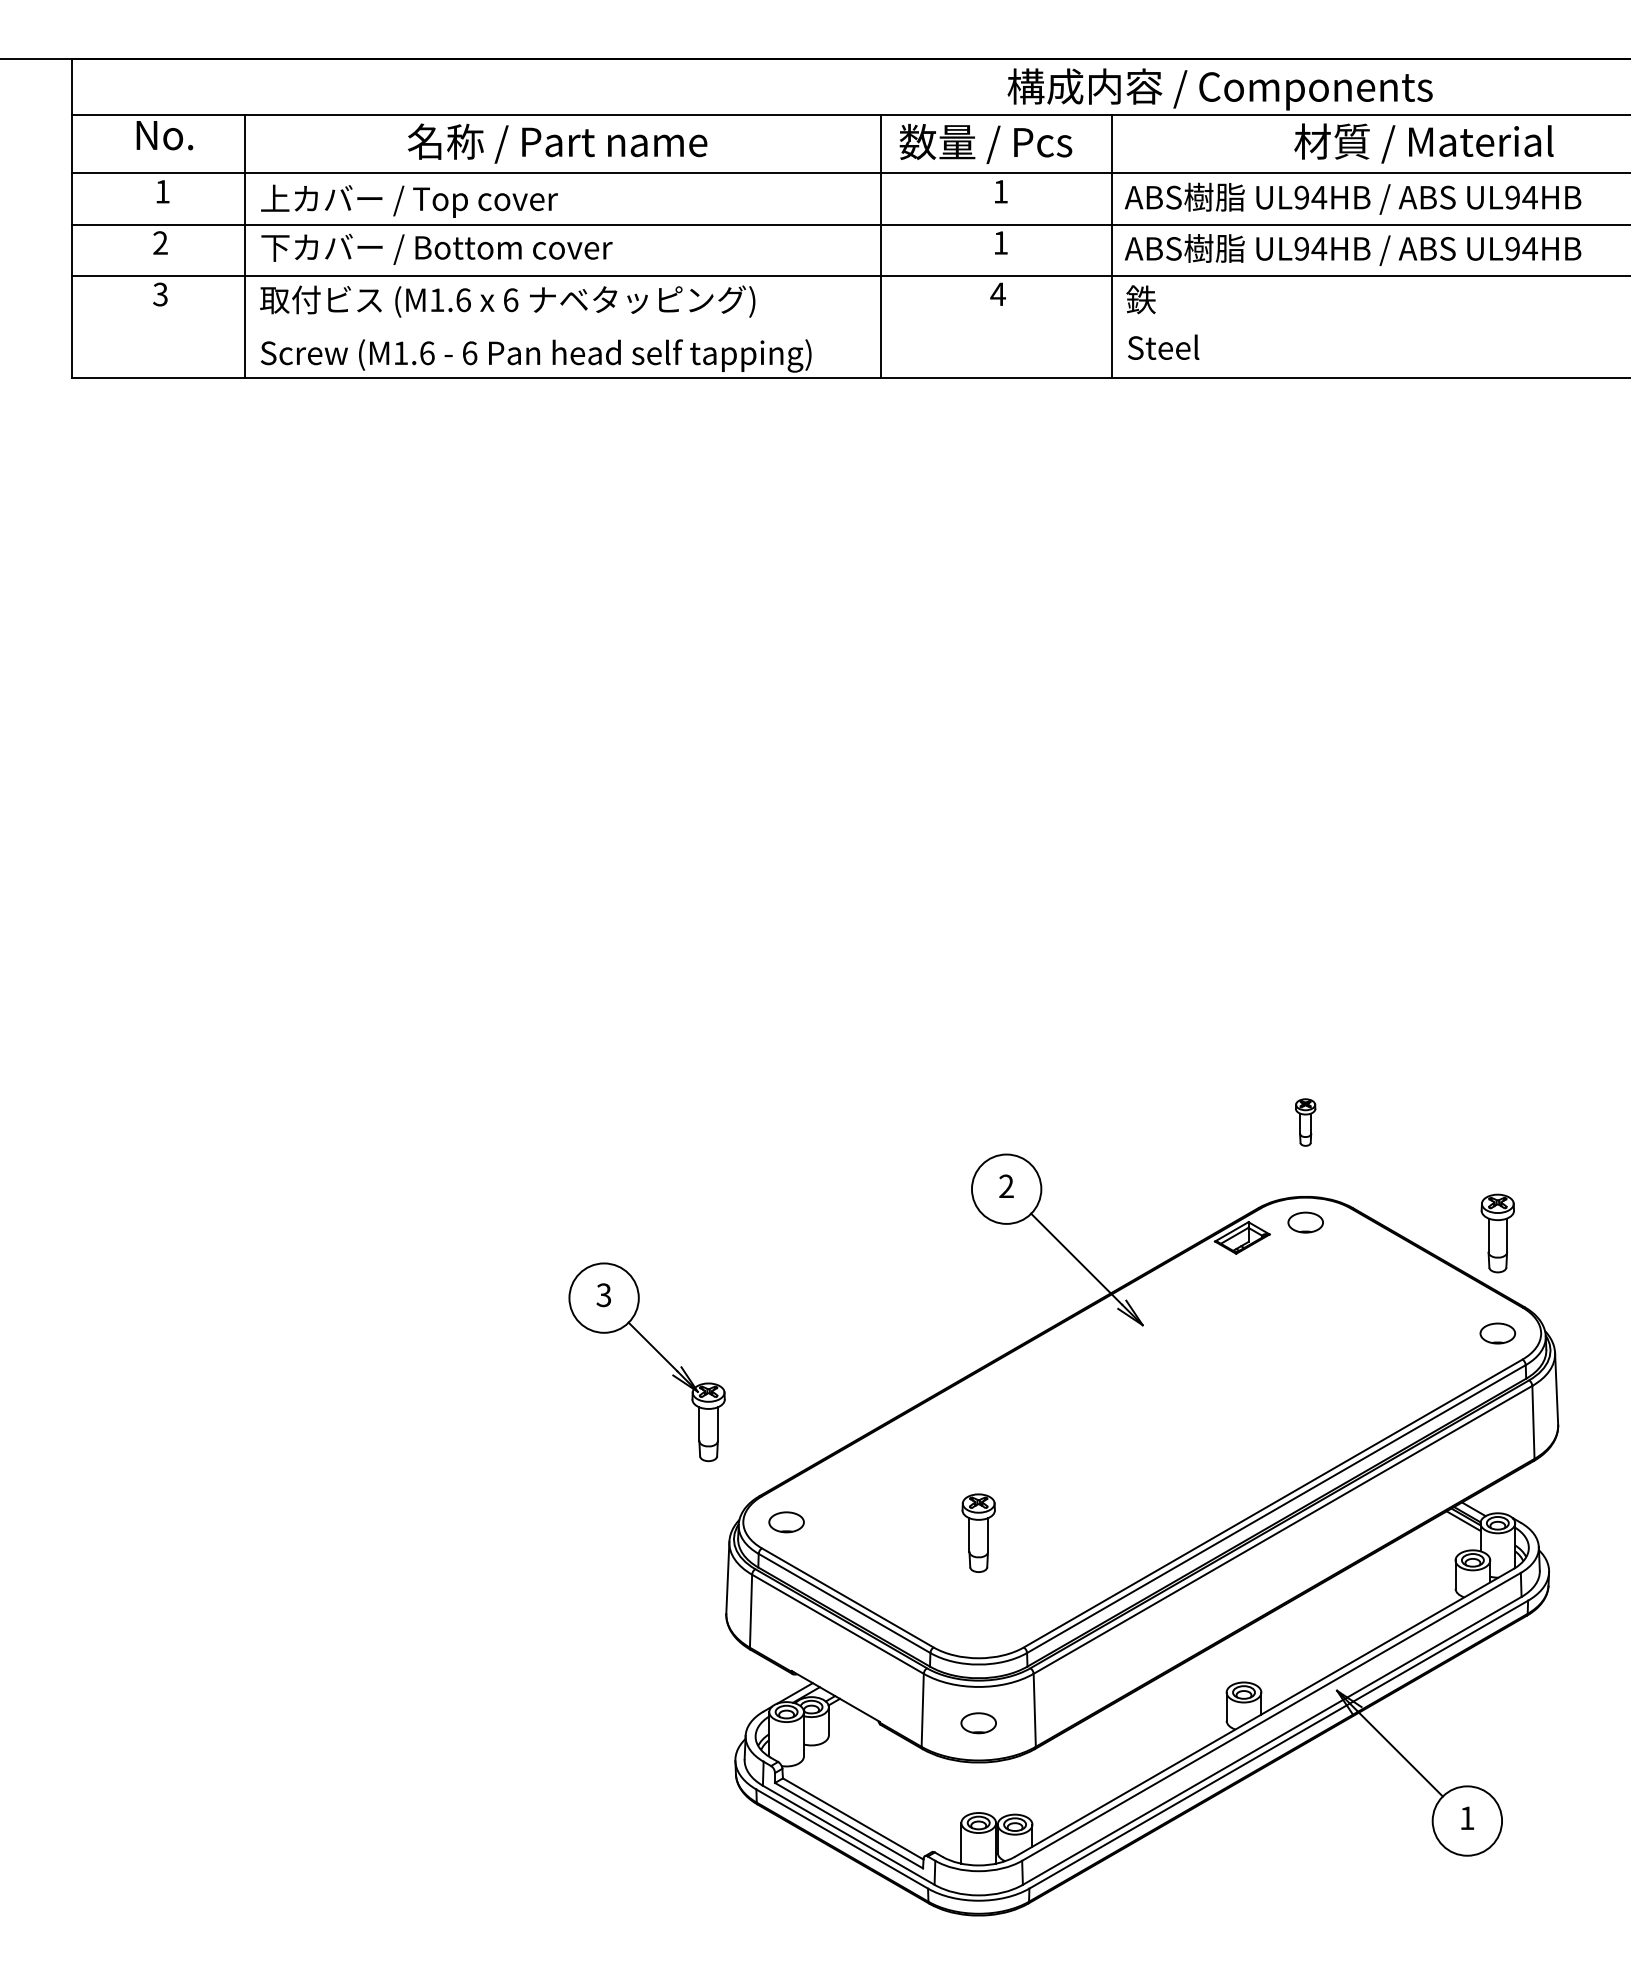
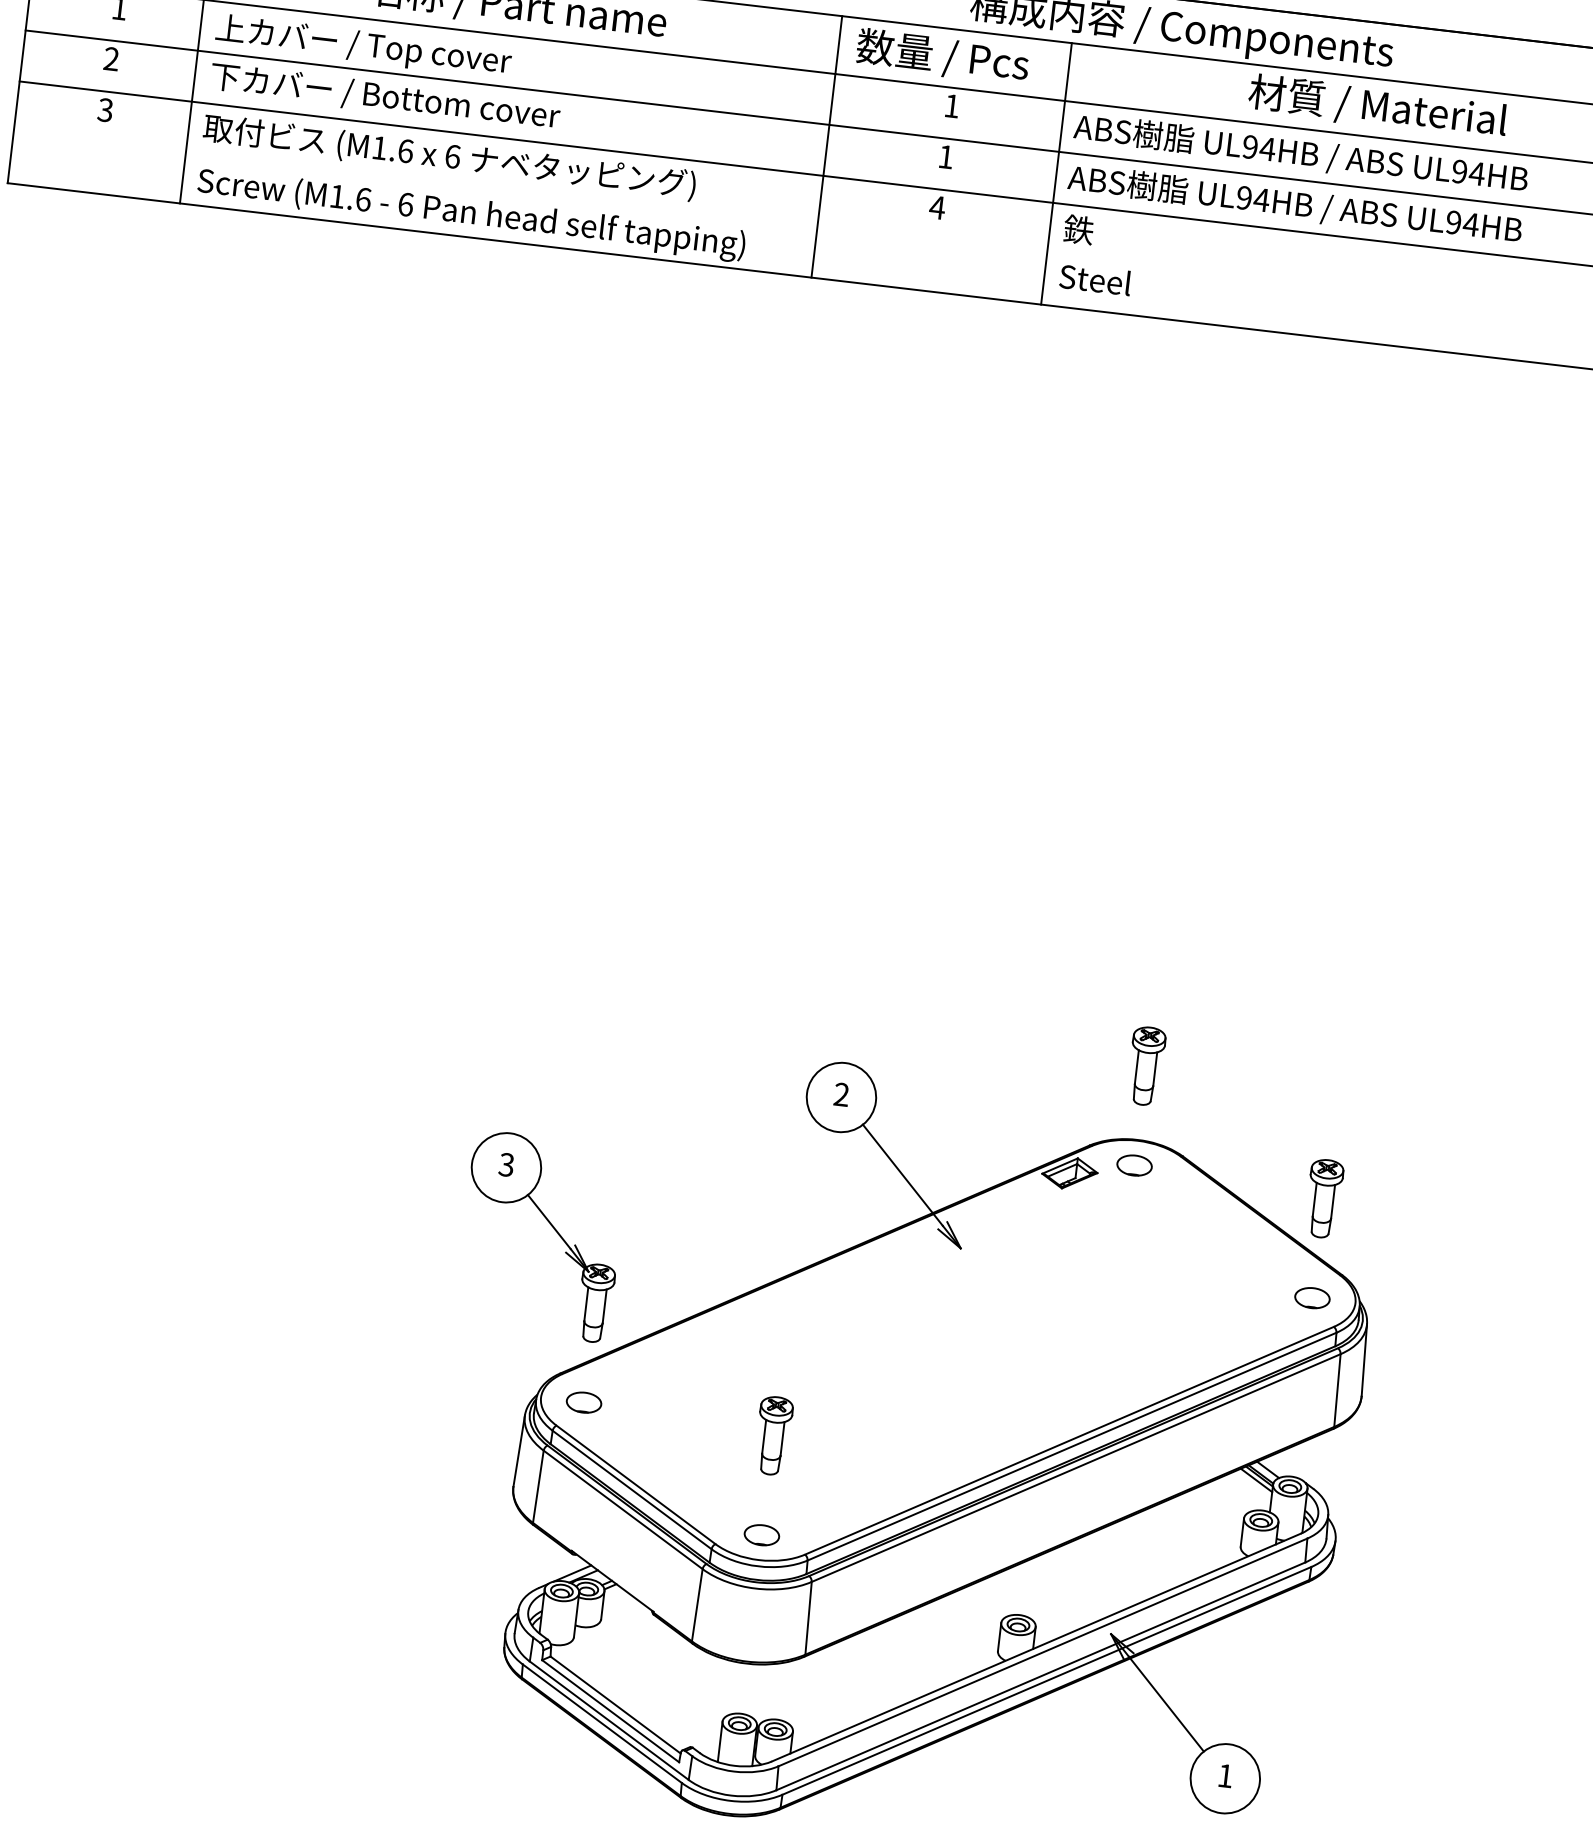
part: (1305, 1122) -> (1146, 1066), size x1.67
part: (656, 1351) -> (552, 1226), moved
part: (978, 1723) -> (761, 1535), moved

